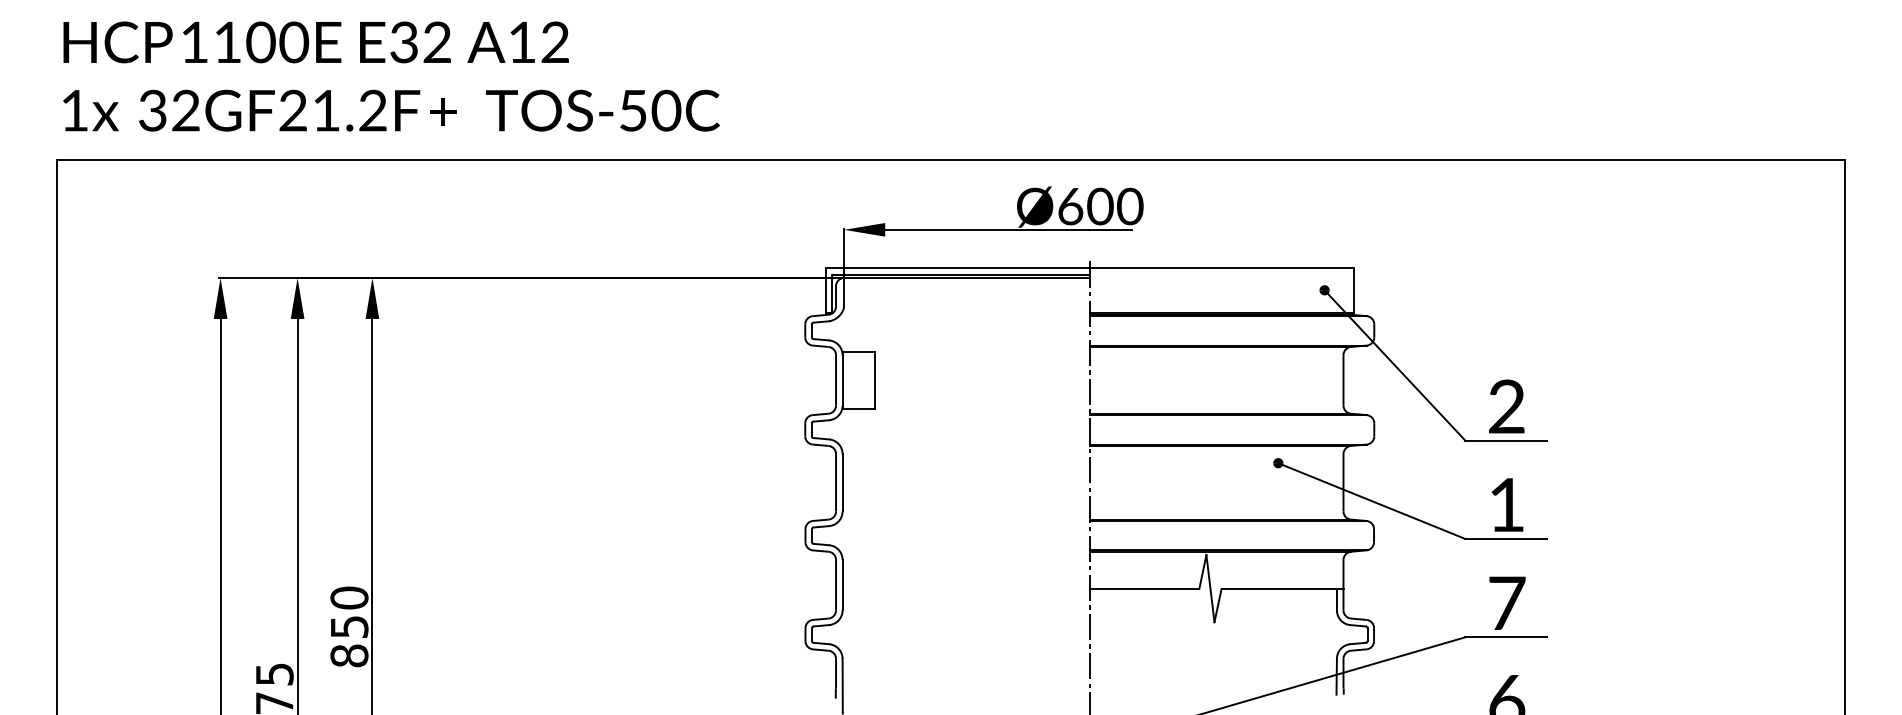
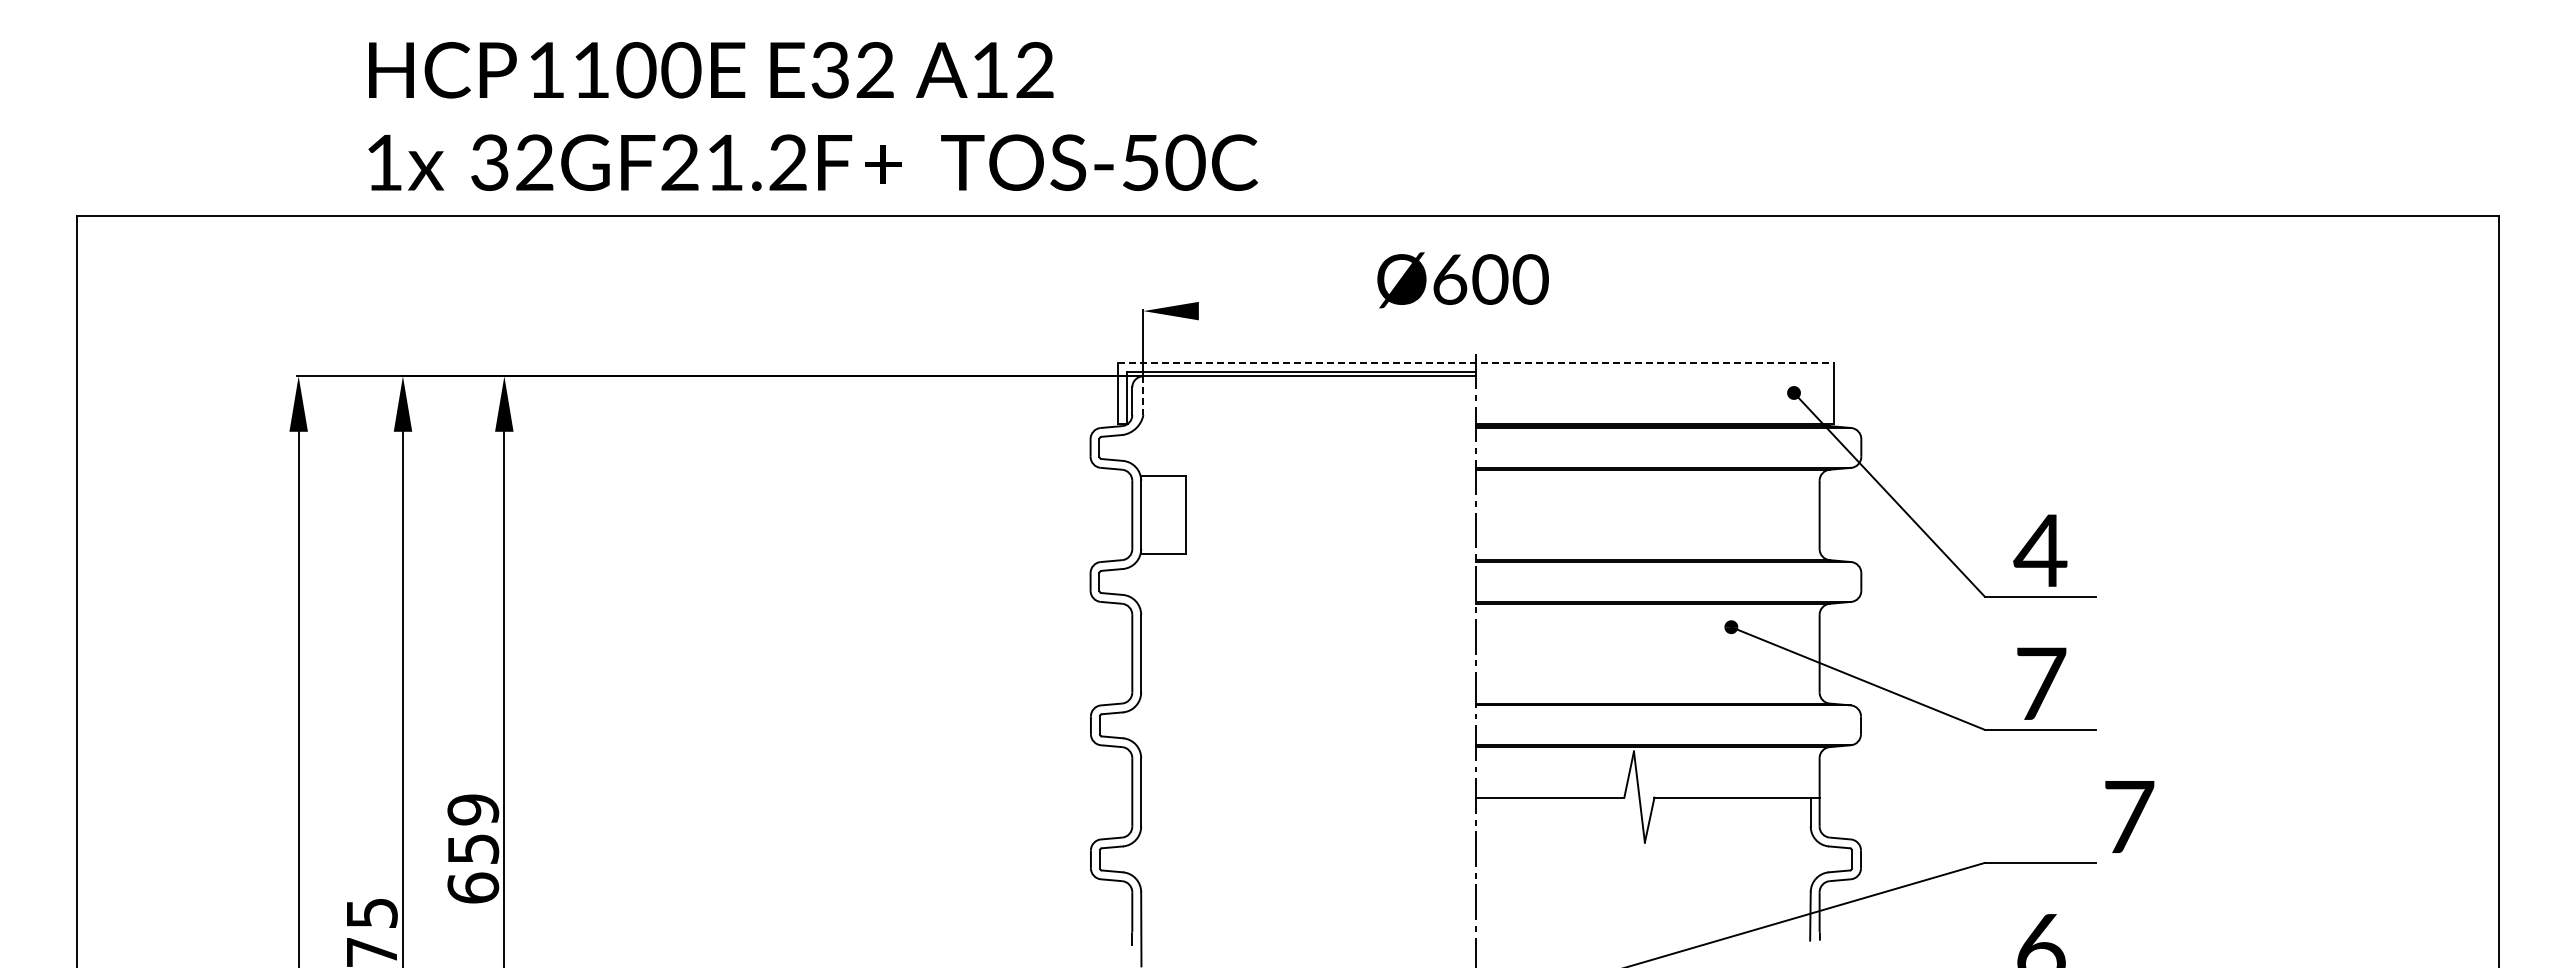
text: (390, 76) -> (812, 116), moved
line: (1008, 230) -> (1365, 311), removed
line: (1089, 267) -> (1475, 362), solid -> dashed
line: (844, 292) -> (1143, 396), solid -> dashed
text: (1506, 405) -> (2040, 549), 2 -> 4
text: (1507, 504) -> (2041, 683), 1 -> 7
text: (1507, 602) -> (2129, 816), moved
text: (349, 626) -> (473, 848), 850 -> 659

